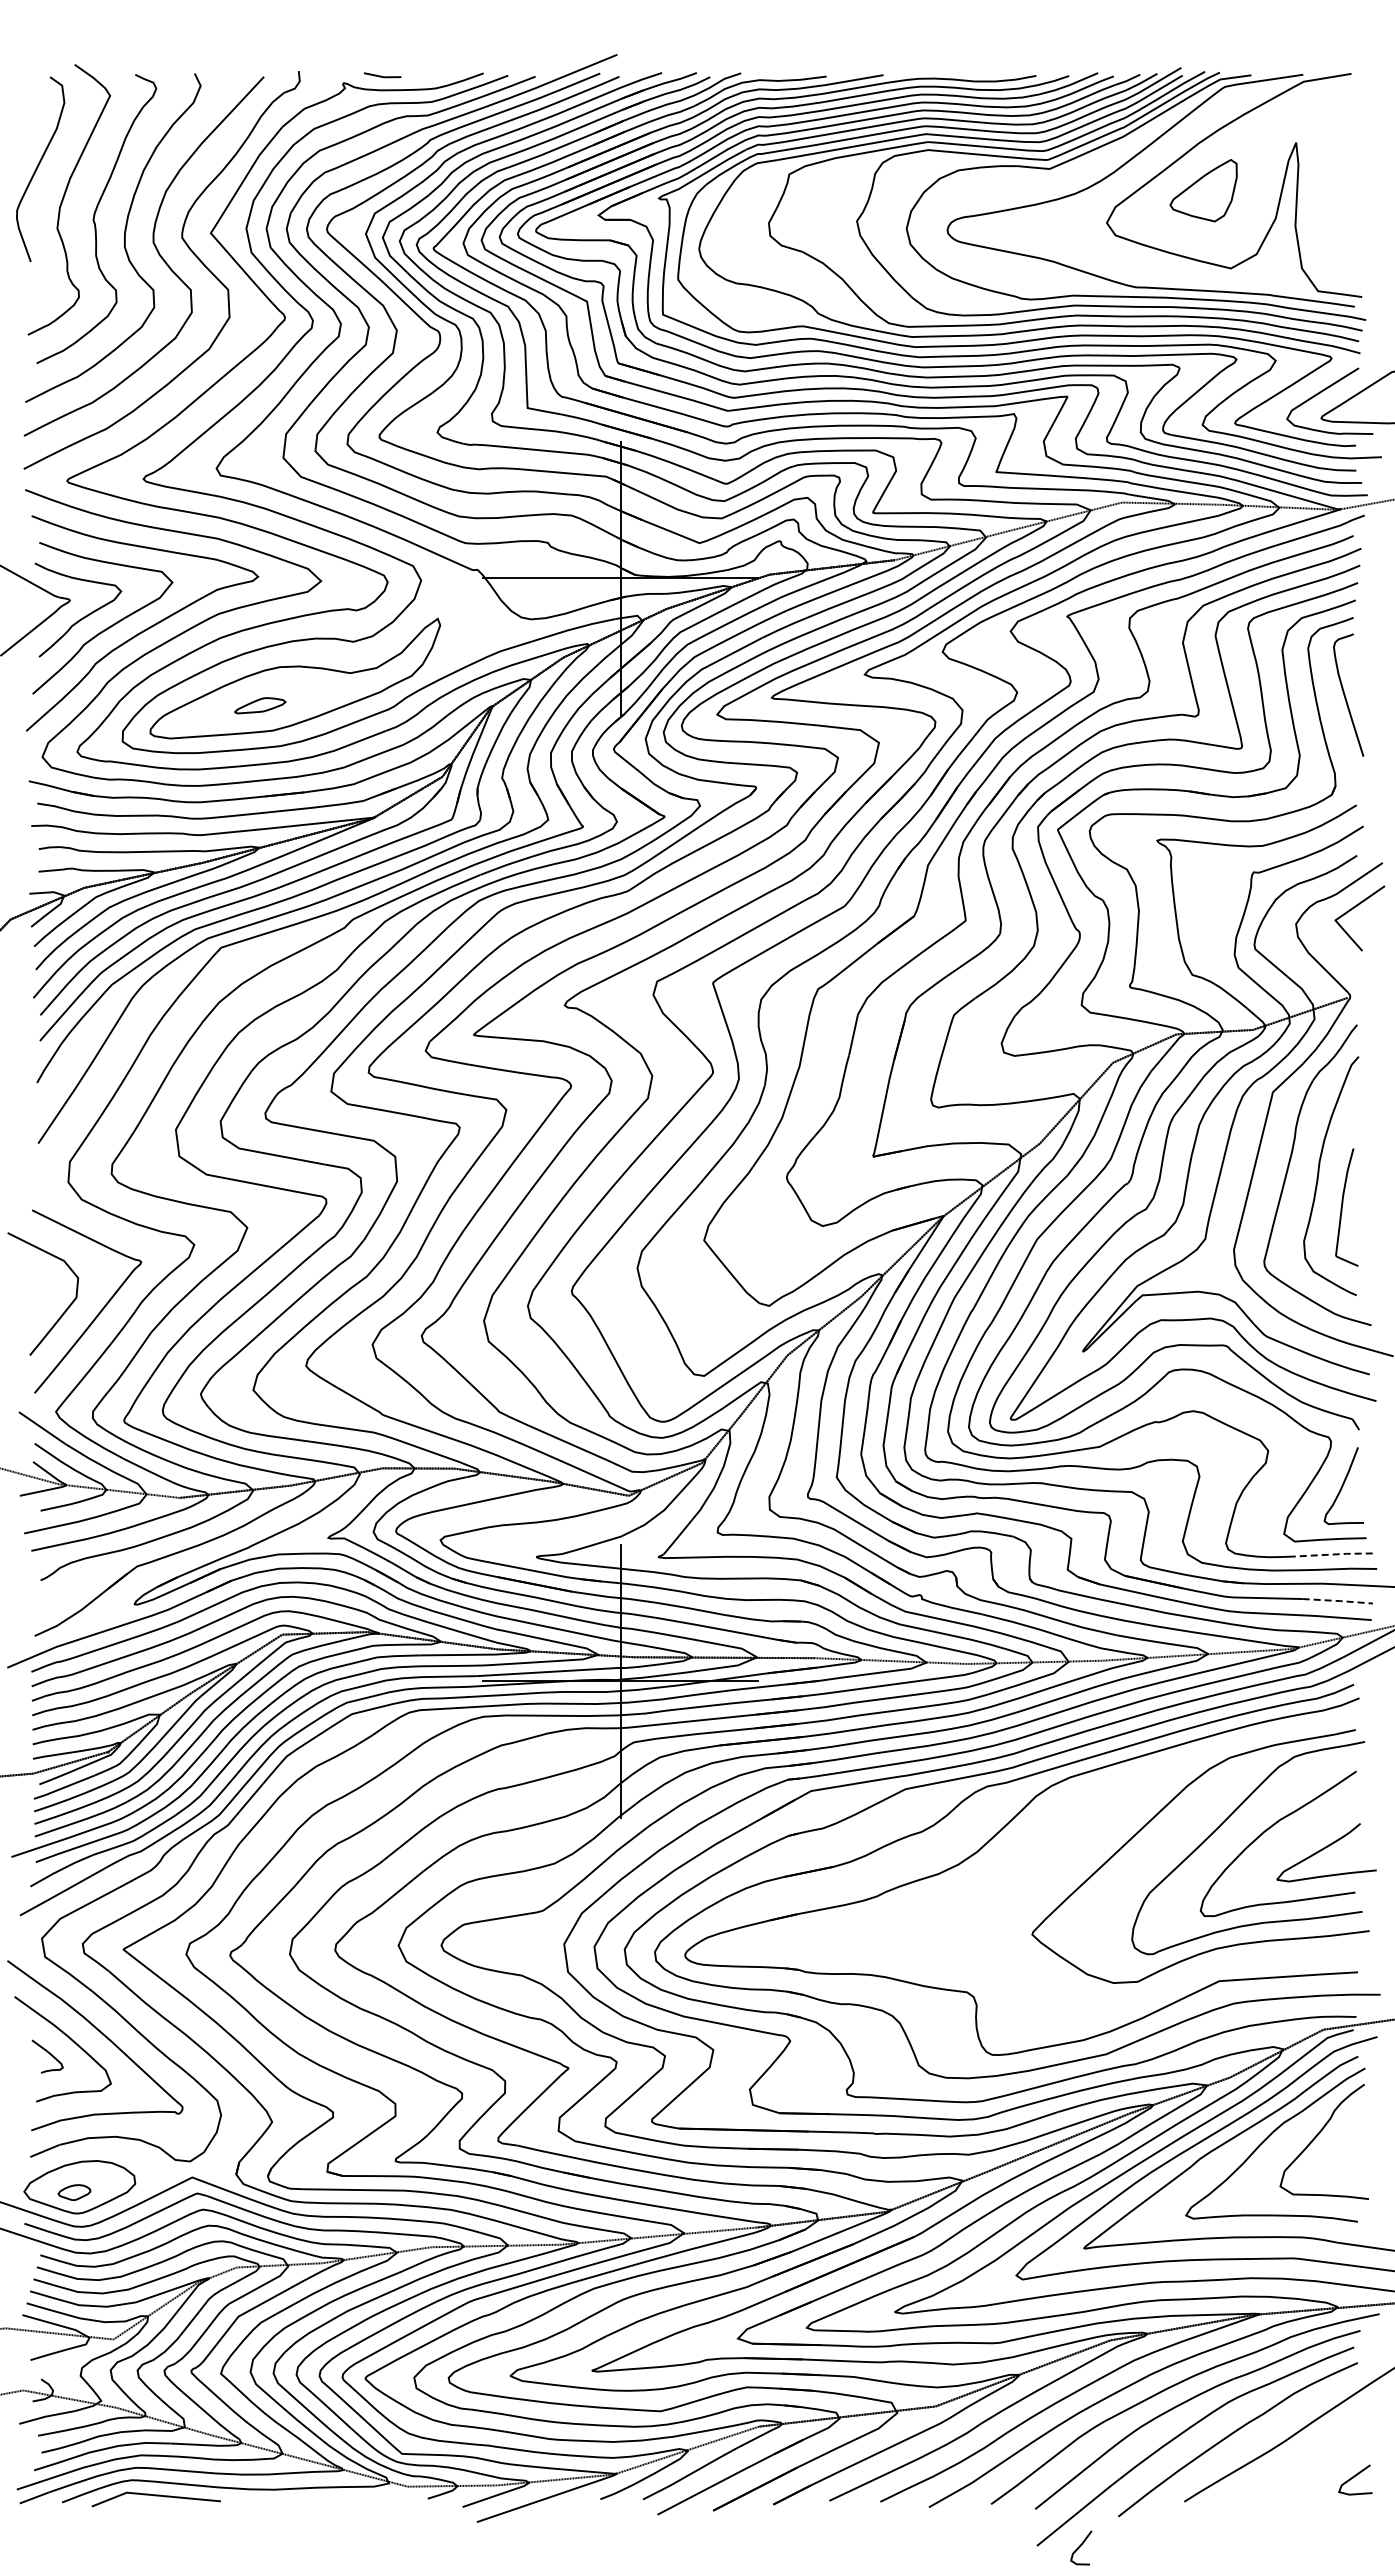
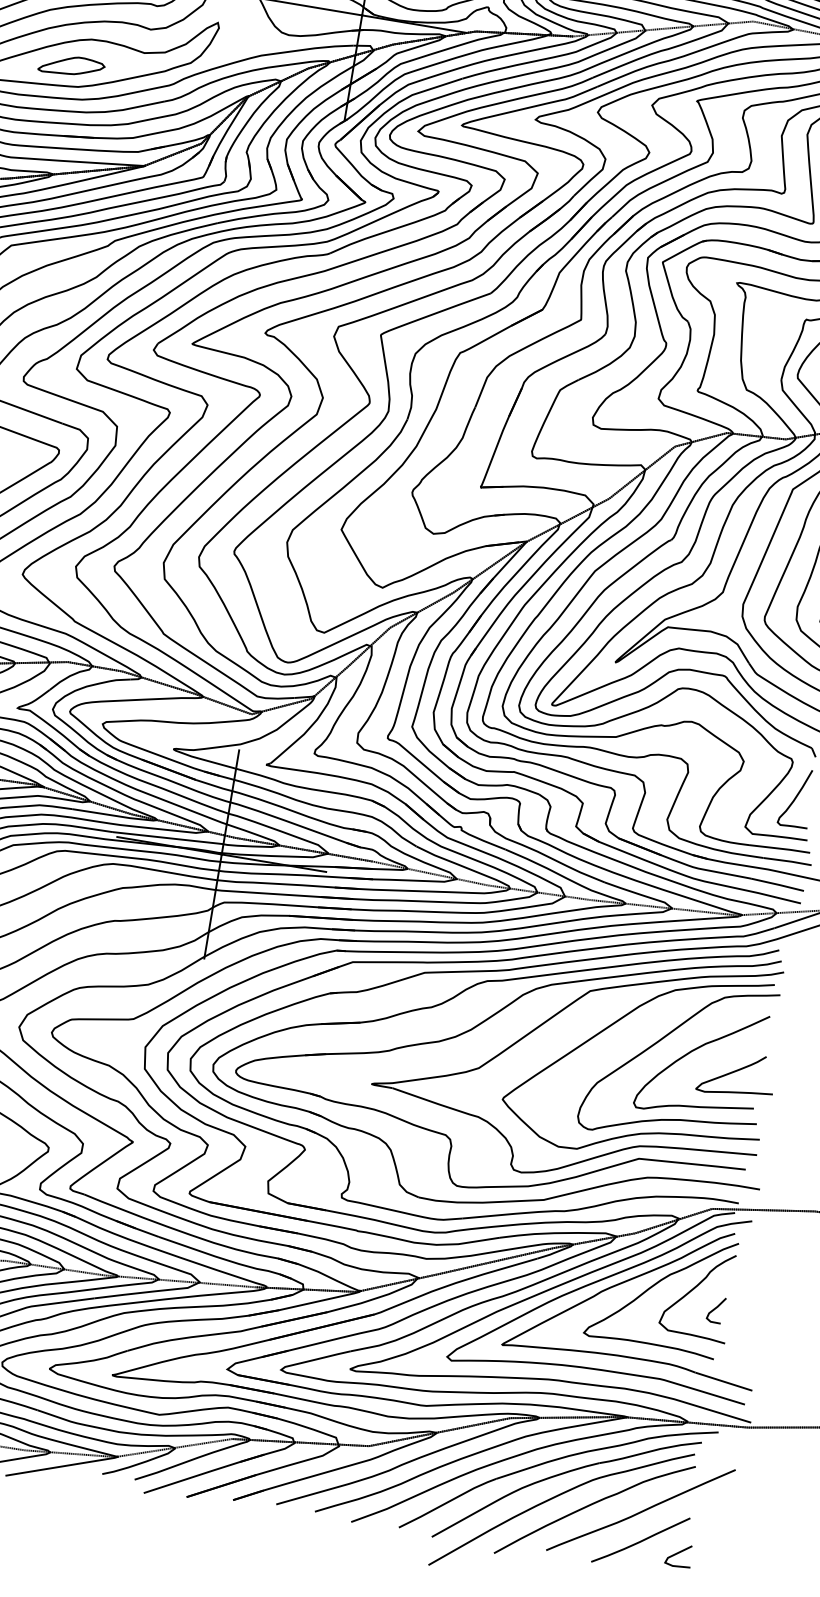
part: (260, 705) -> (72, 66), size x1.67
line: (1332, 1554) -> (779, 848), dashed -> solid
line: (1338, 1601) -> (778, 885), dashed -> solid
part: (1073, 1824) -> (548, 1020), added
curve: (1304, 2468) -> (641, 1540), added
curve: (1081, 2546) -> (716, 1308), moved

